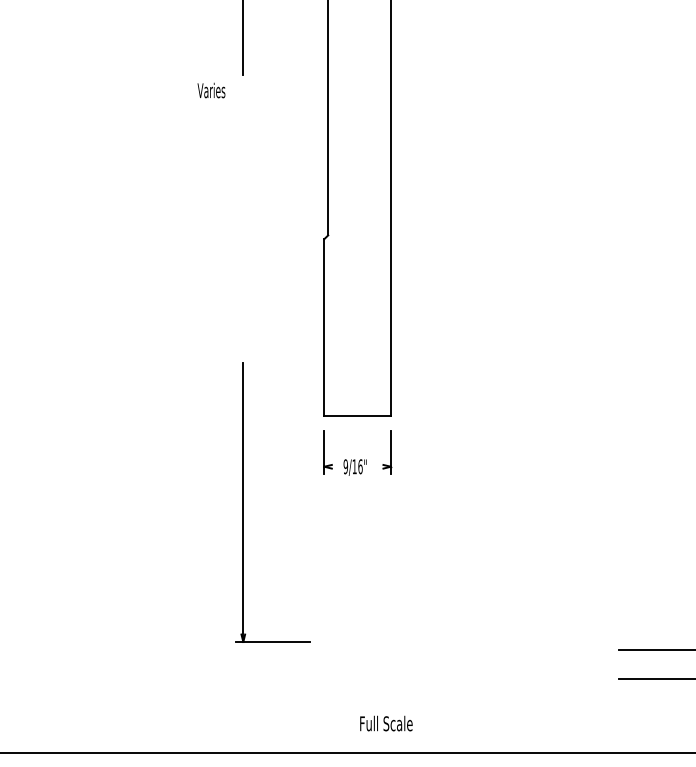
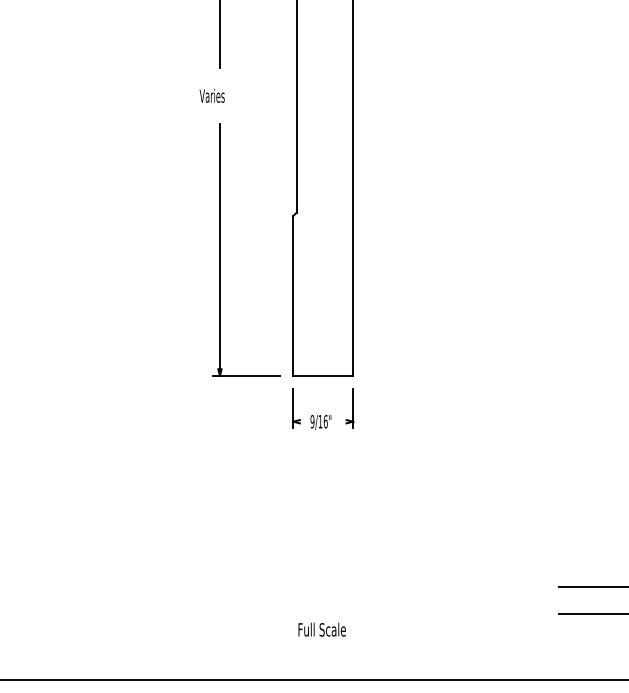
text: (210, 90) -> (211, 95), moved
part: (243, 501) -> (220, 249), moved
text: (385, 723) -> (321, 629), moved

